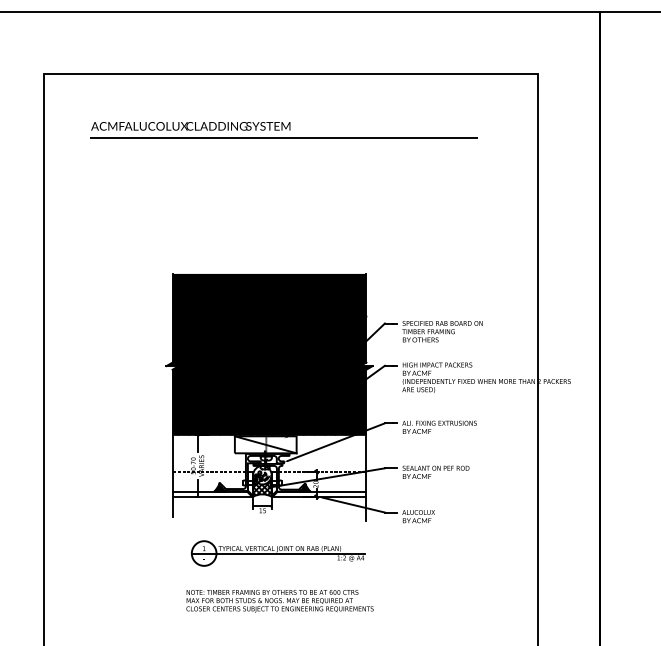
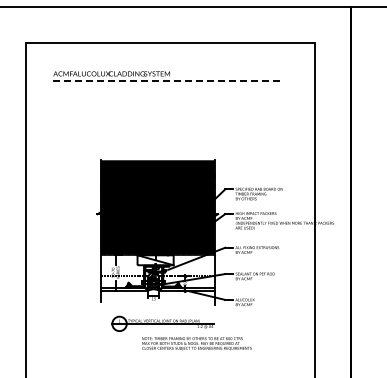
line: (284, 137) -> (166, 80), solid -> dashed
text: (279, 600) -> (196, 343), moved

